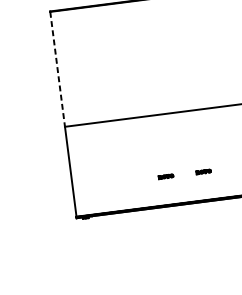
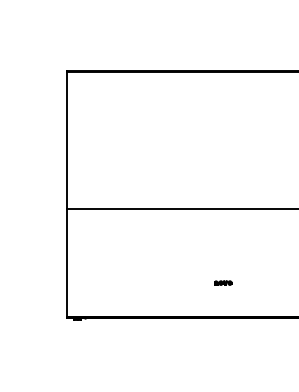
line: (57, 69) -> (66, 140), dashed -> solid
part: (166, 176) -> (178, 282), removed

